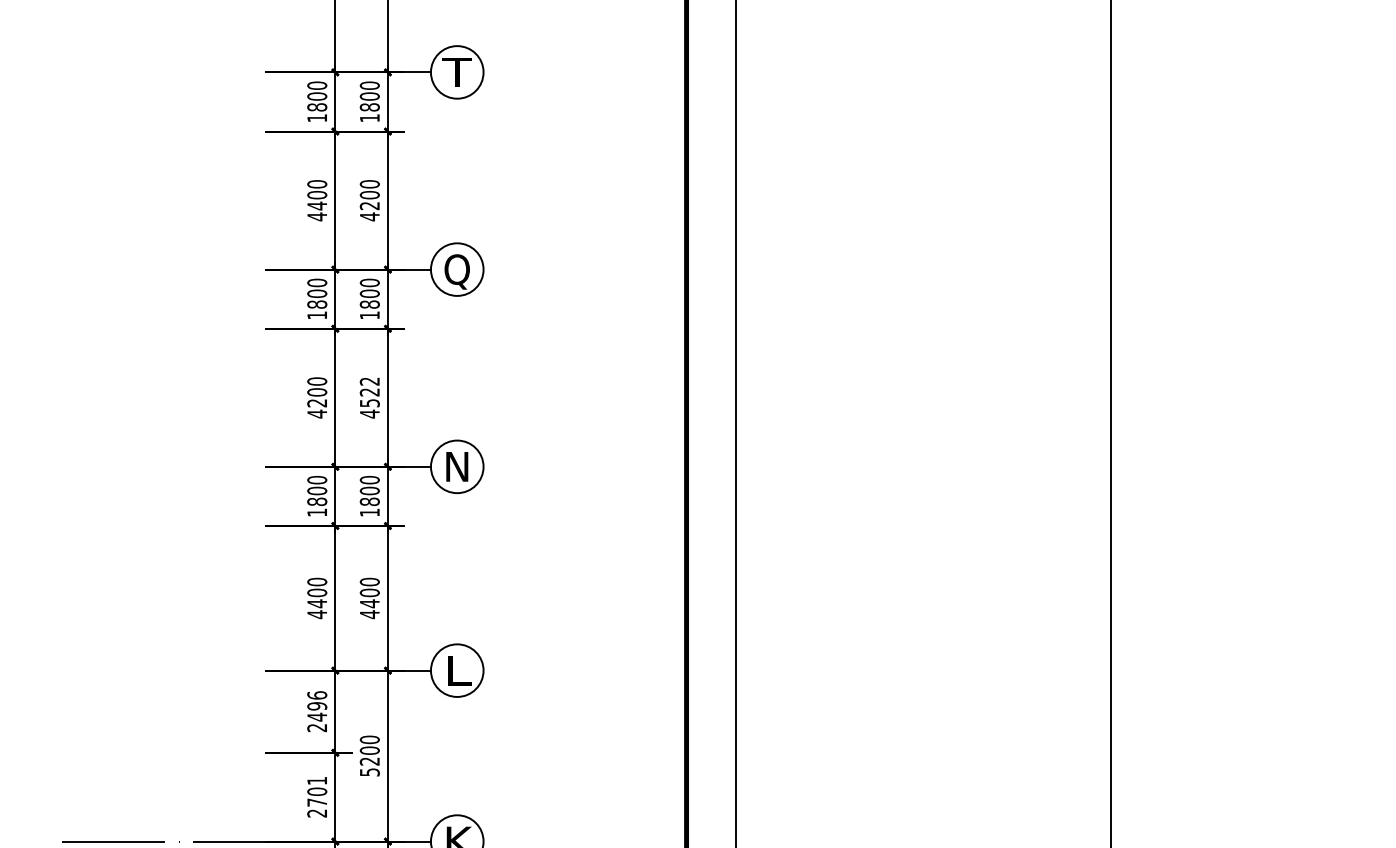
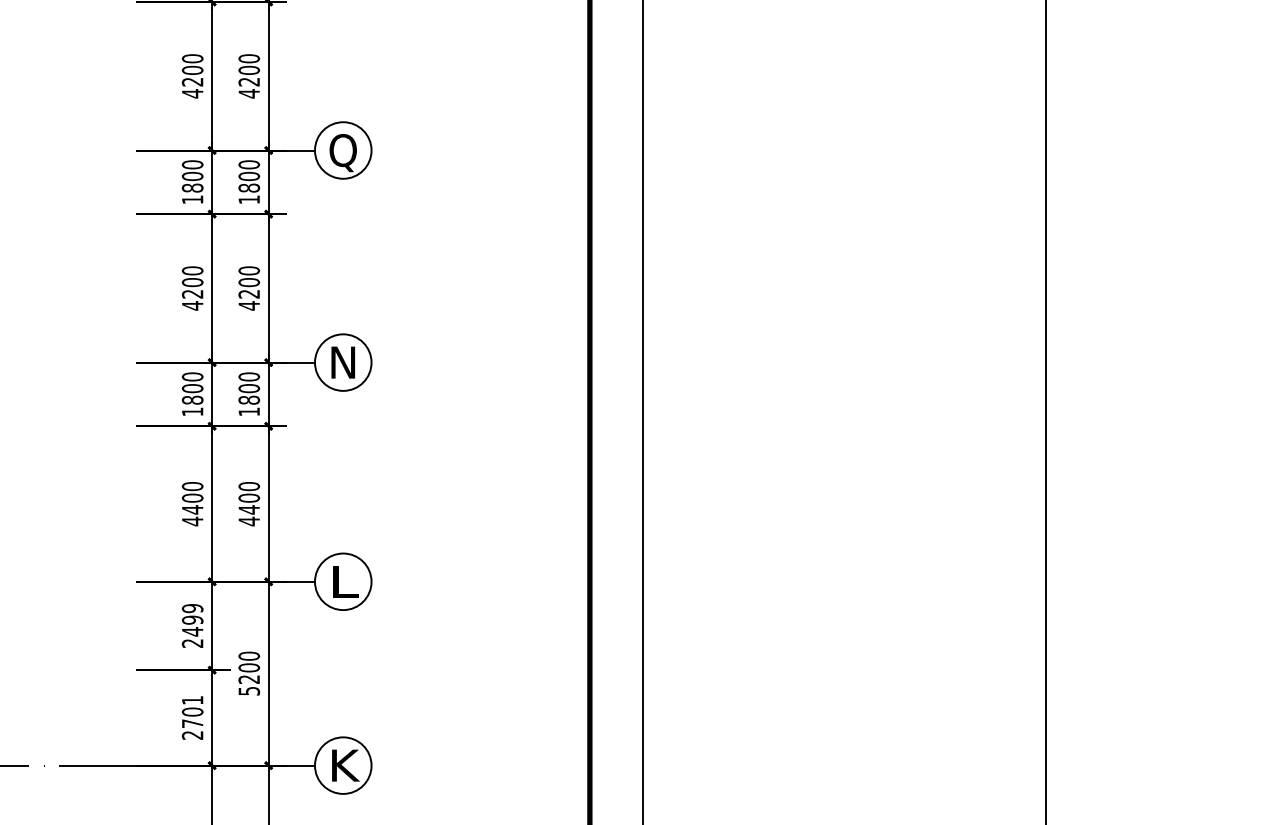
text: (316, 205) -> (191, 81), 4400 -> 4200
text: (369, 392) -> (248, 282), 4522 -> 4200
text: (317, 695) -> (192, 608), 2496 -> 2499

